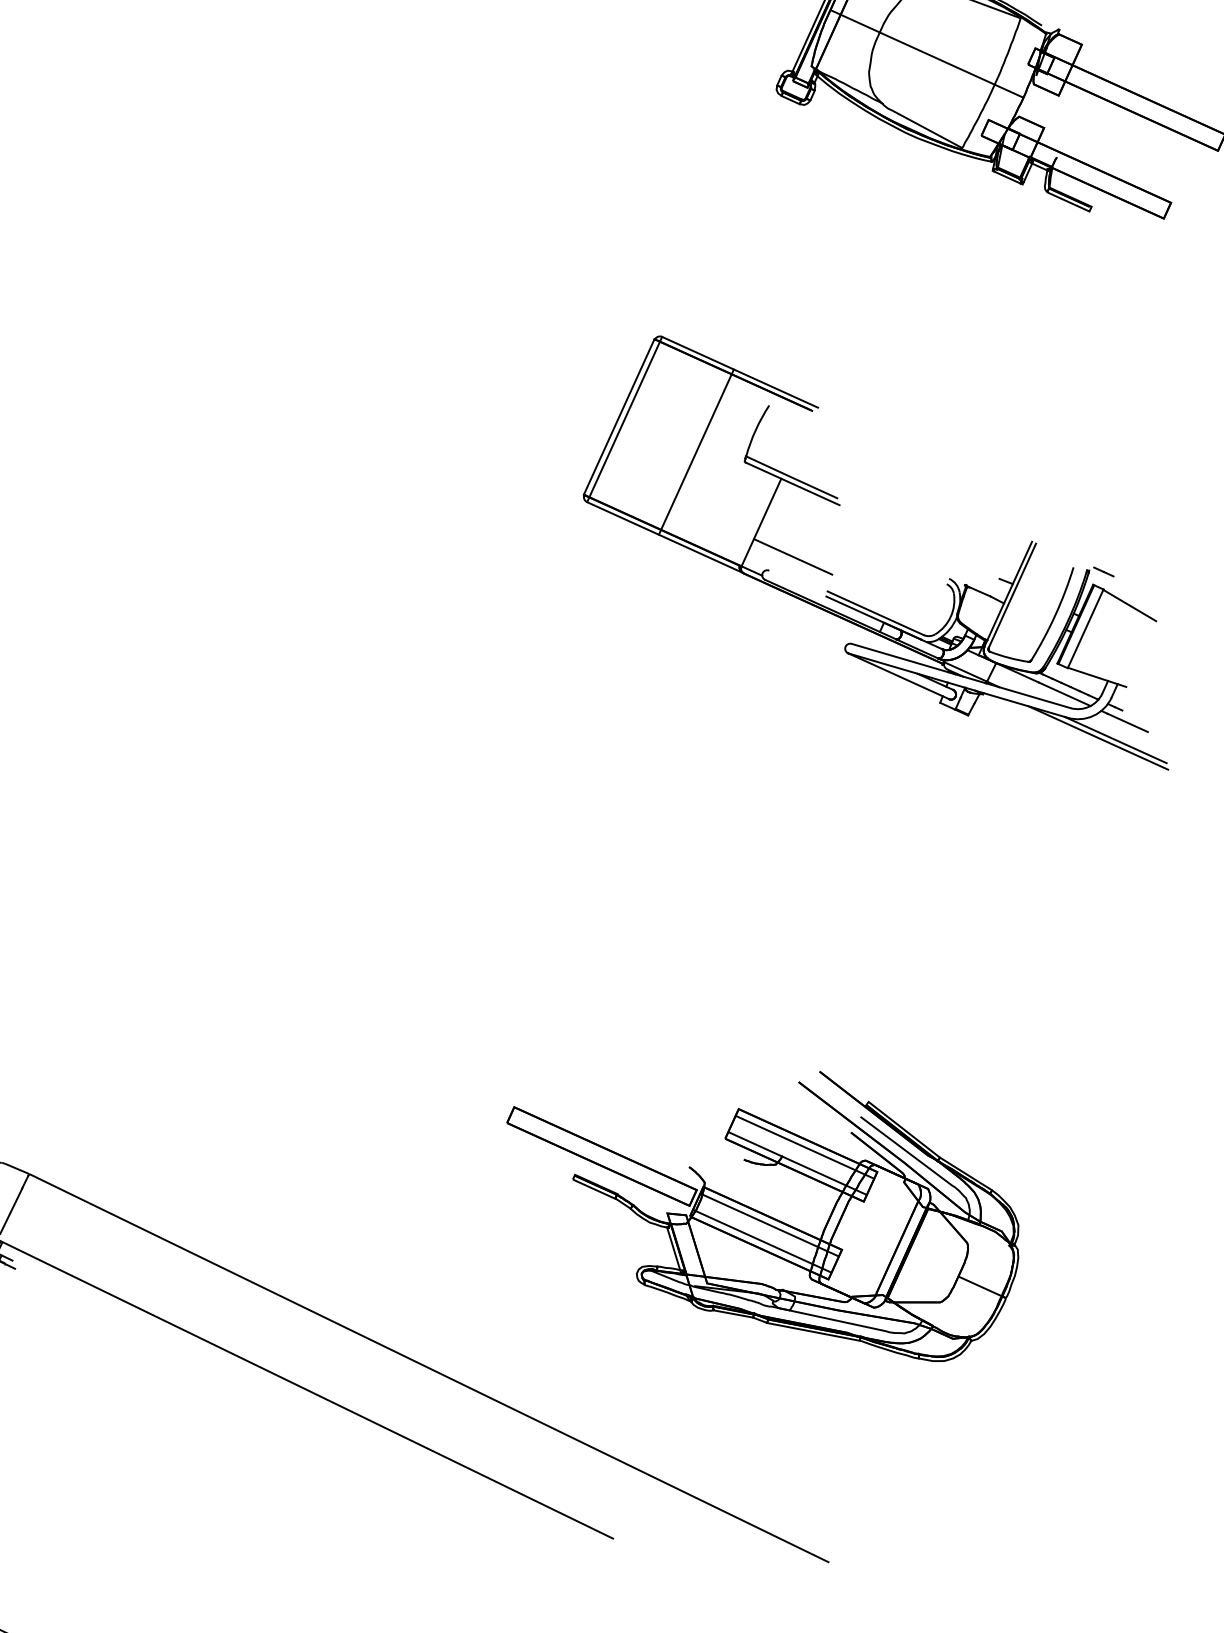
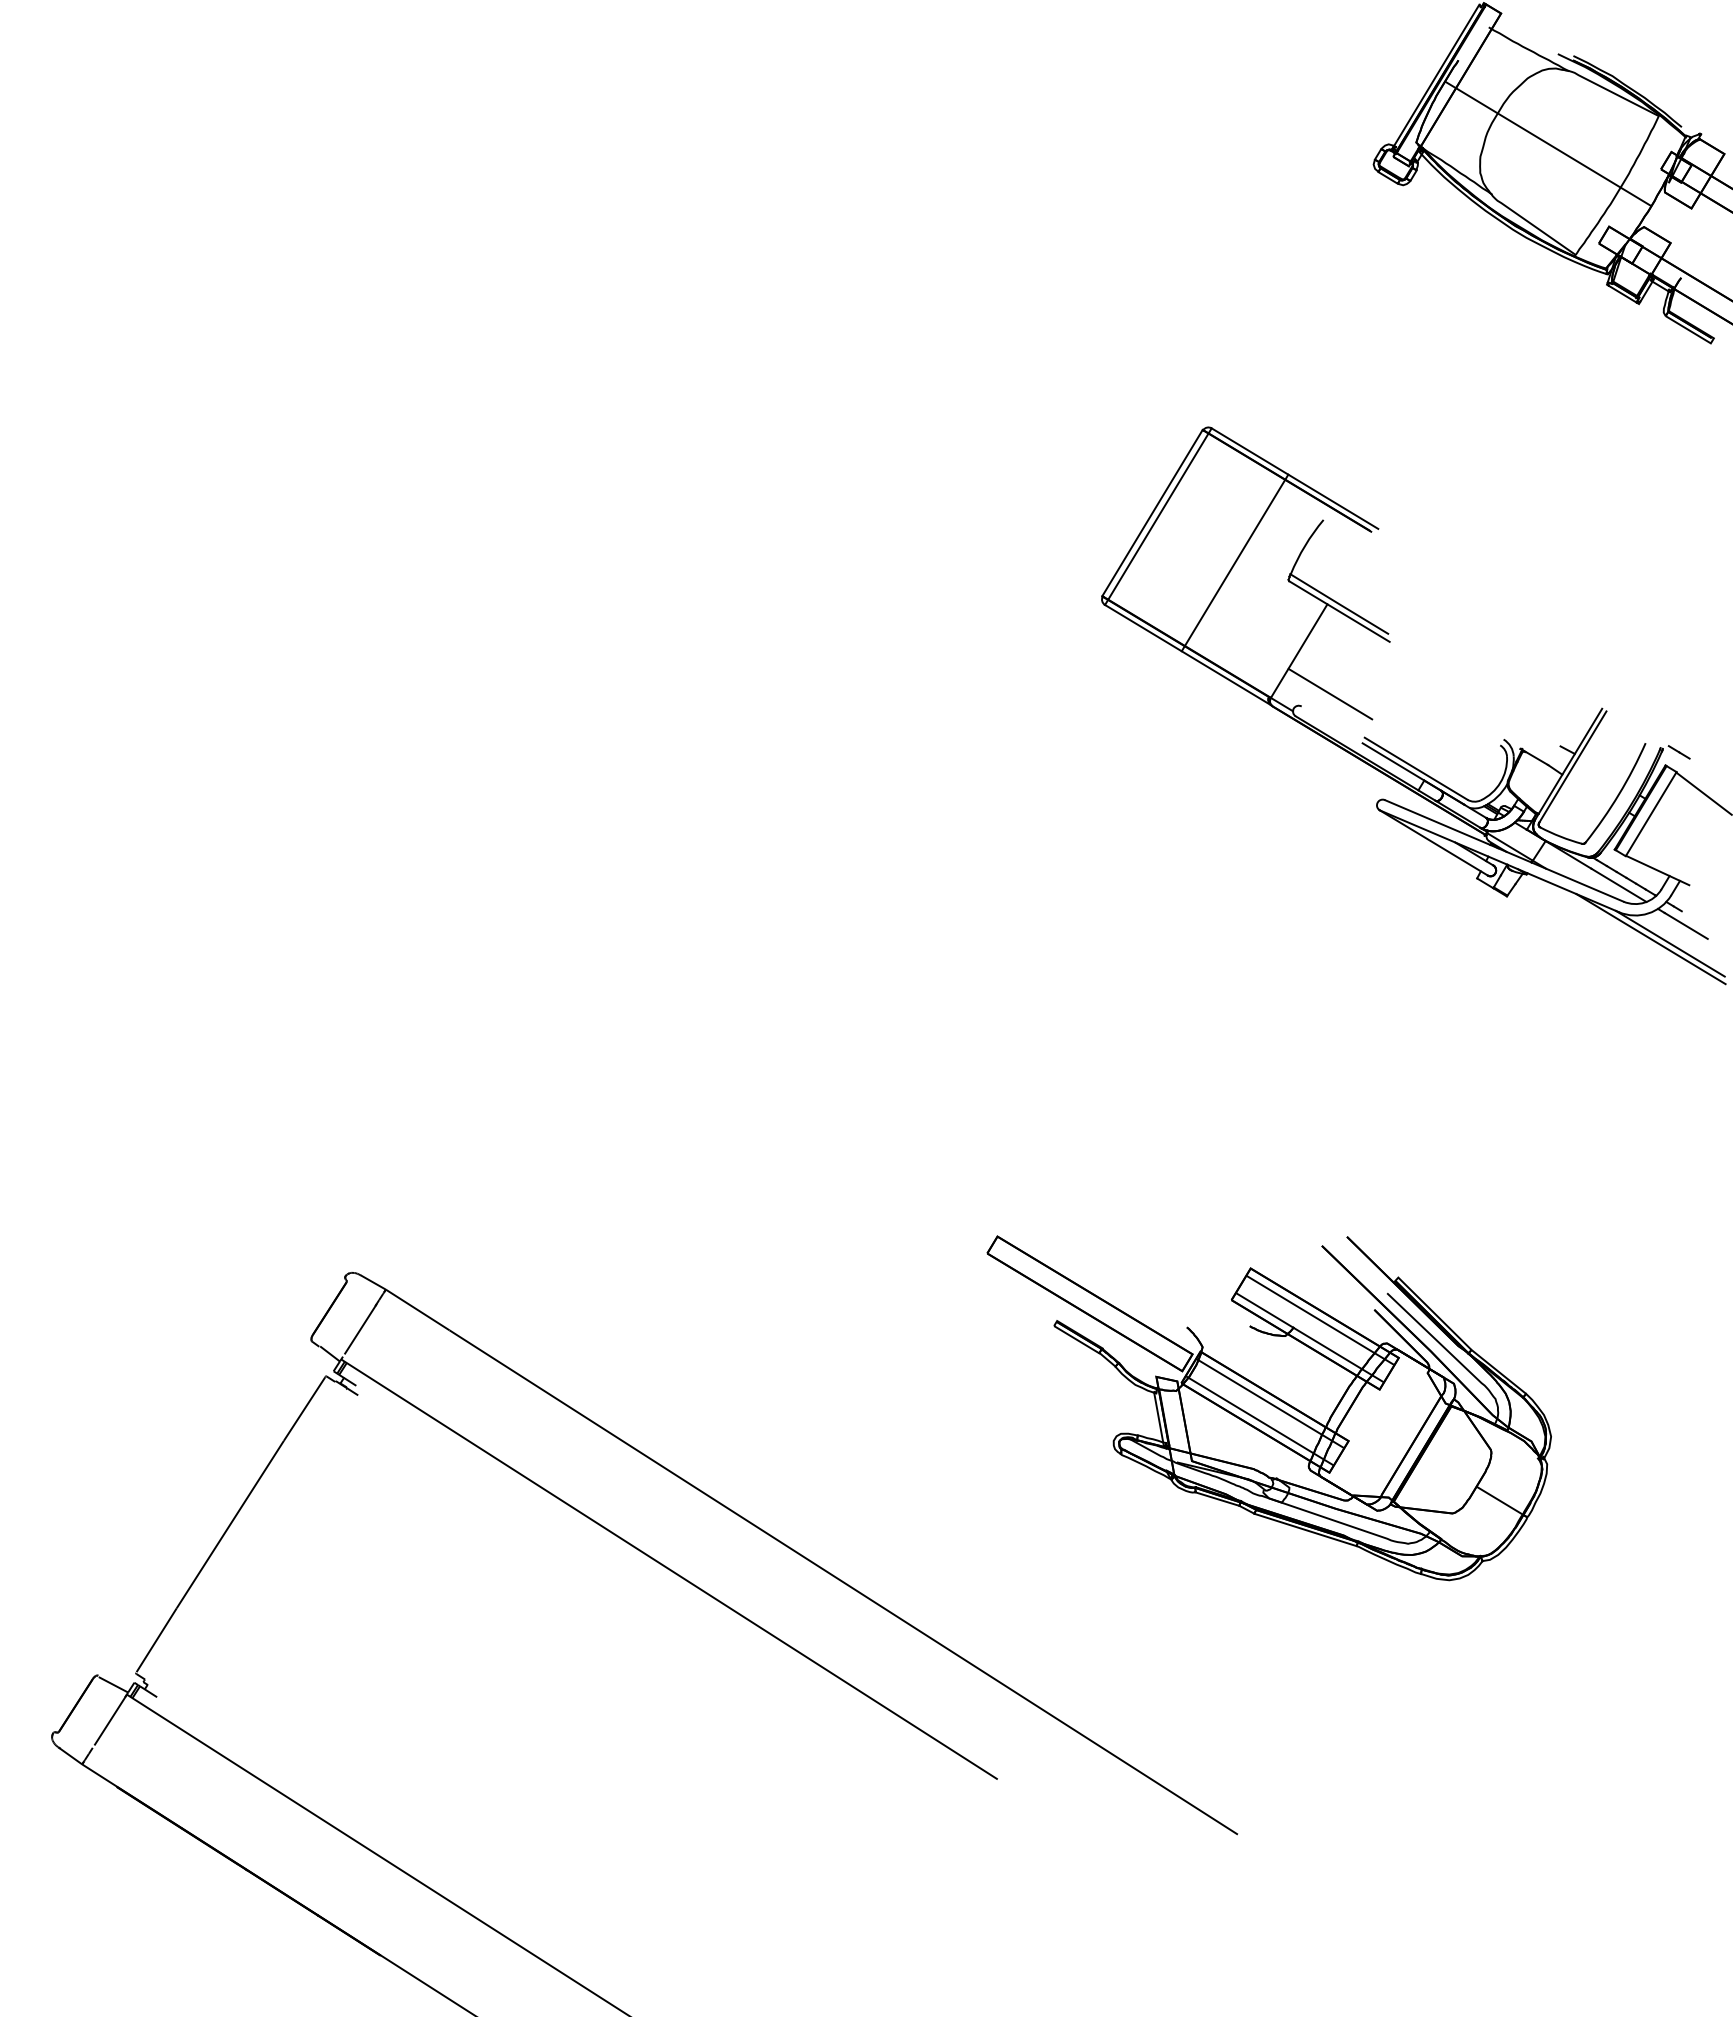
part: (768, 1229) -> (1268, 1408), moved

